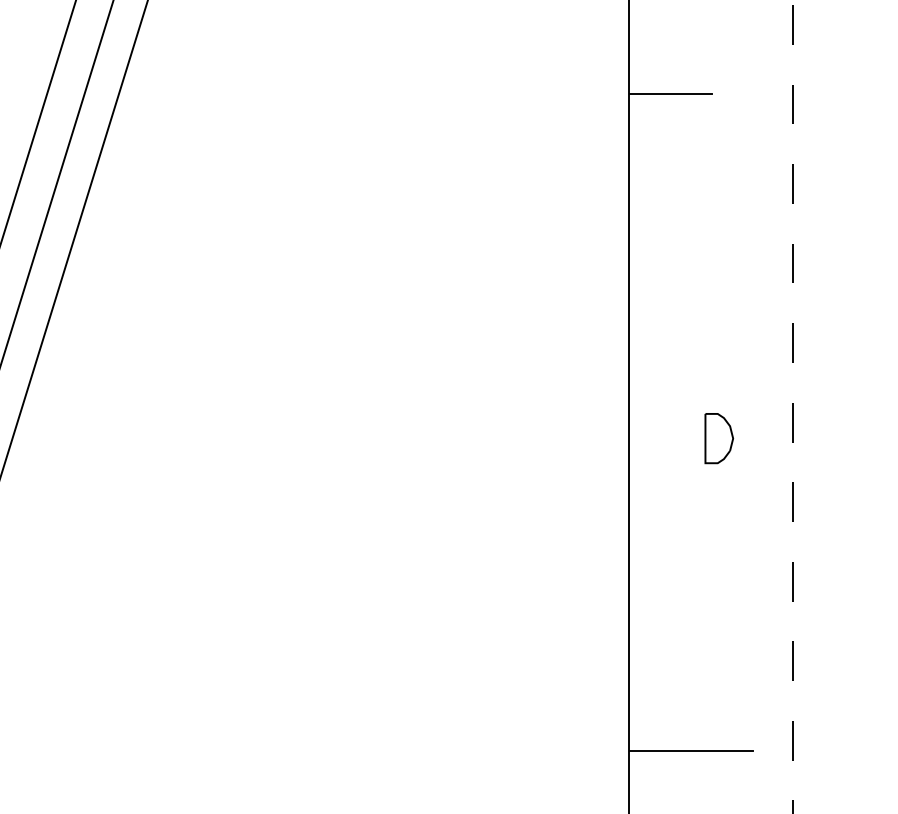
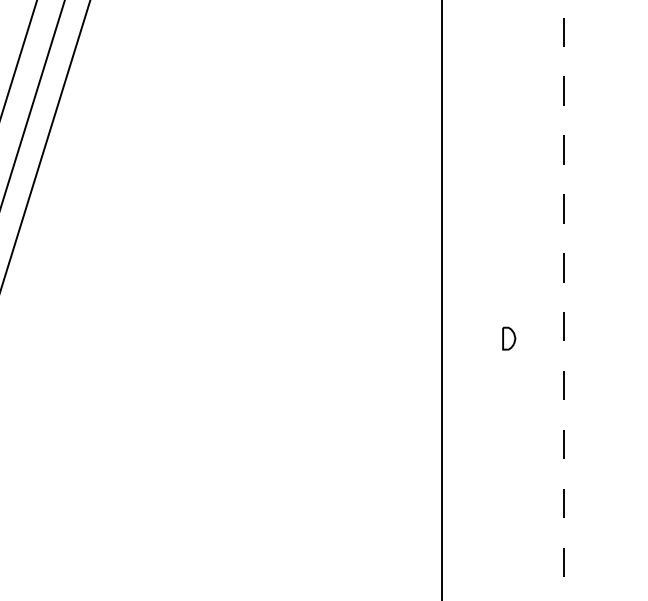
line: (671, 93) -> (473, 82), removed
part: (718, 438) -> (508, 338), size x0.6
line: (691, 750) -> (488, 569), removed

